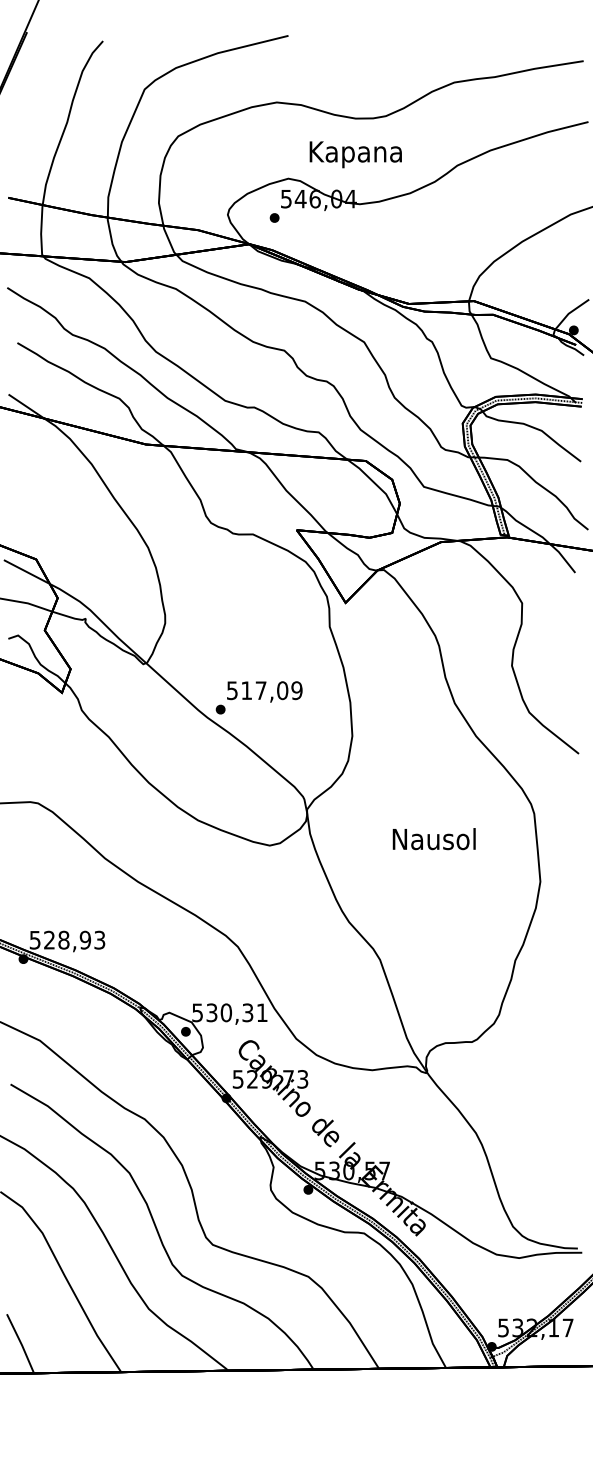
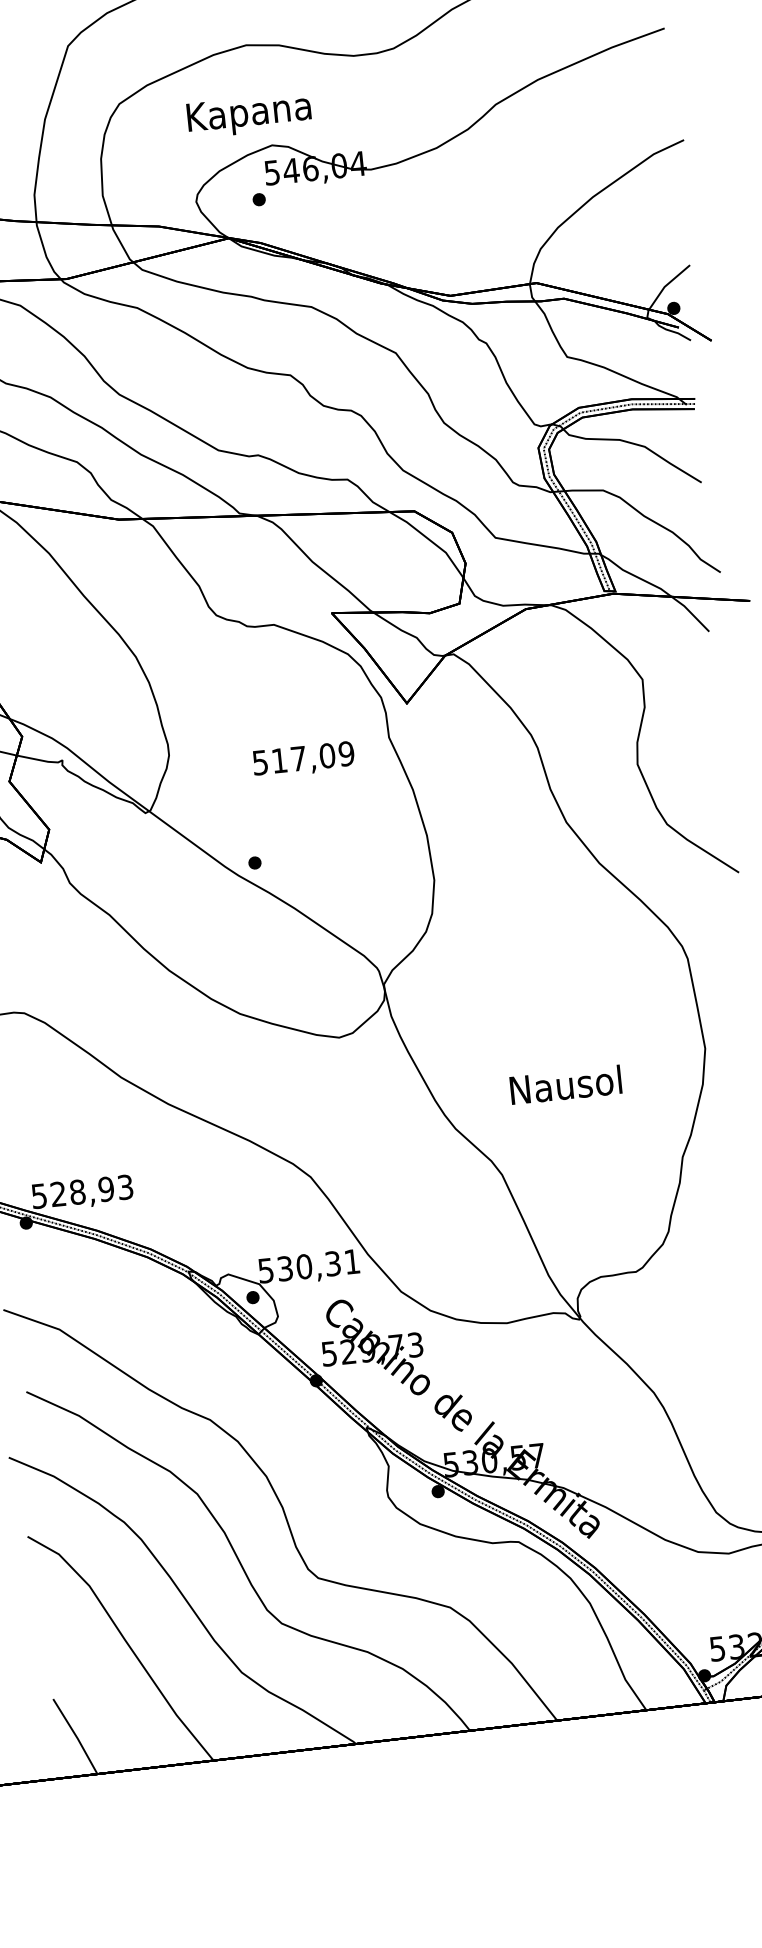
text: (355, 154) -> (248, 115), moved
text: (264, 691) -> (303, 759), moved
text: (433, 839) -> (564, 1085), moved

